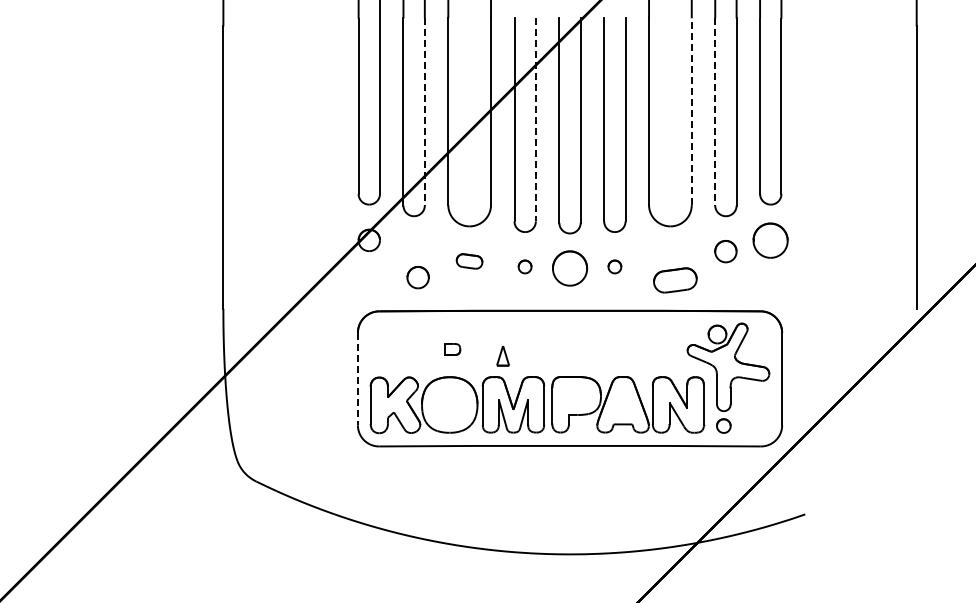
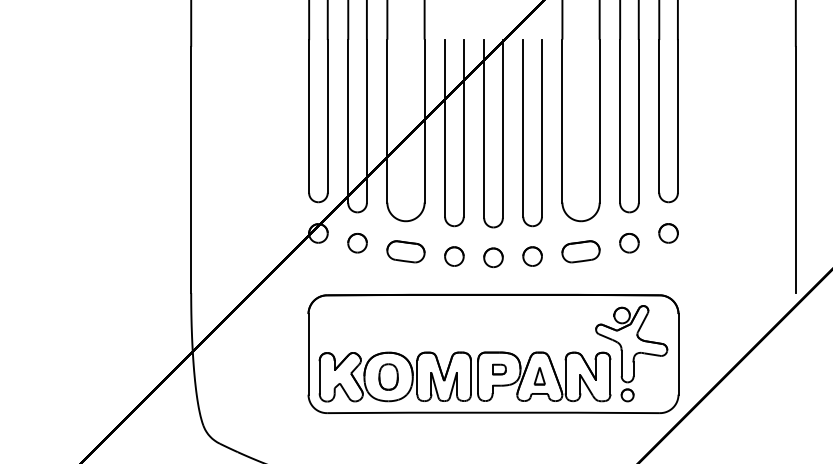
line: (424, 111) -> (366, 121), dashed -> solid
line: (691, 111) -> (599, 121), dashed -> solid
line: (715, 111) -> (620, 121), dashed -> solid
line: (535, 119) -> (463, 128), dashed -> solid
part: (770, 239) -> (668, 232), size x0.62
part: (469, 261) -> (405, 251), size x1.67
part: (524, 266) -> (453, 256), size x1.67
part: (614, 266) -> (532, 256), size x1.67
part: (569, 267) -> (493, 257), size x0.62
part: (417, 277) -> (357, 243), moved
part: (675, 280) -> (581, 251), moved
part: (452, 349) -> (499, 369), moved
part: (502, 355) -> (539, 375), moved
line: (357, 379) -> (308, 354), dashed -> solid
part: (449, 404) -> (388, 376), added

